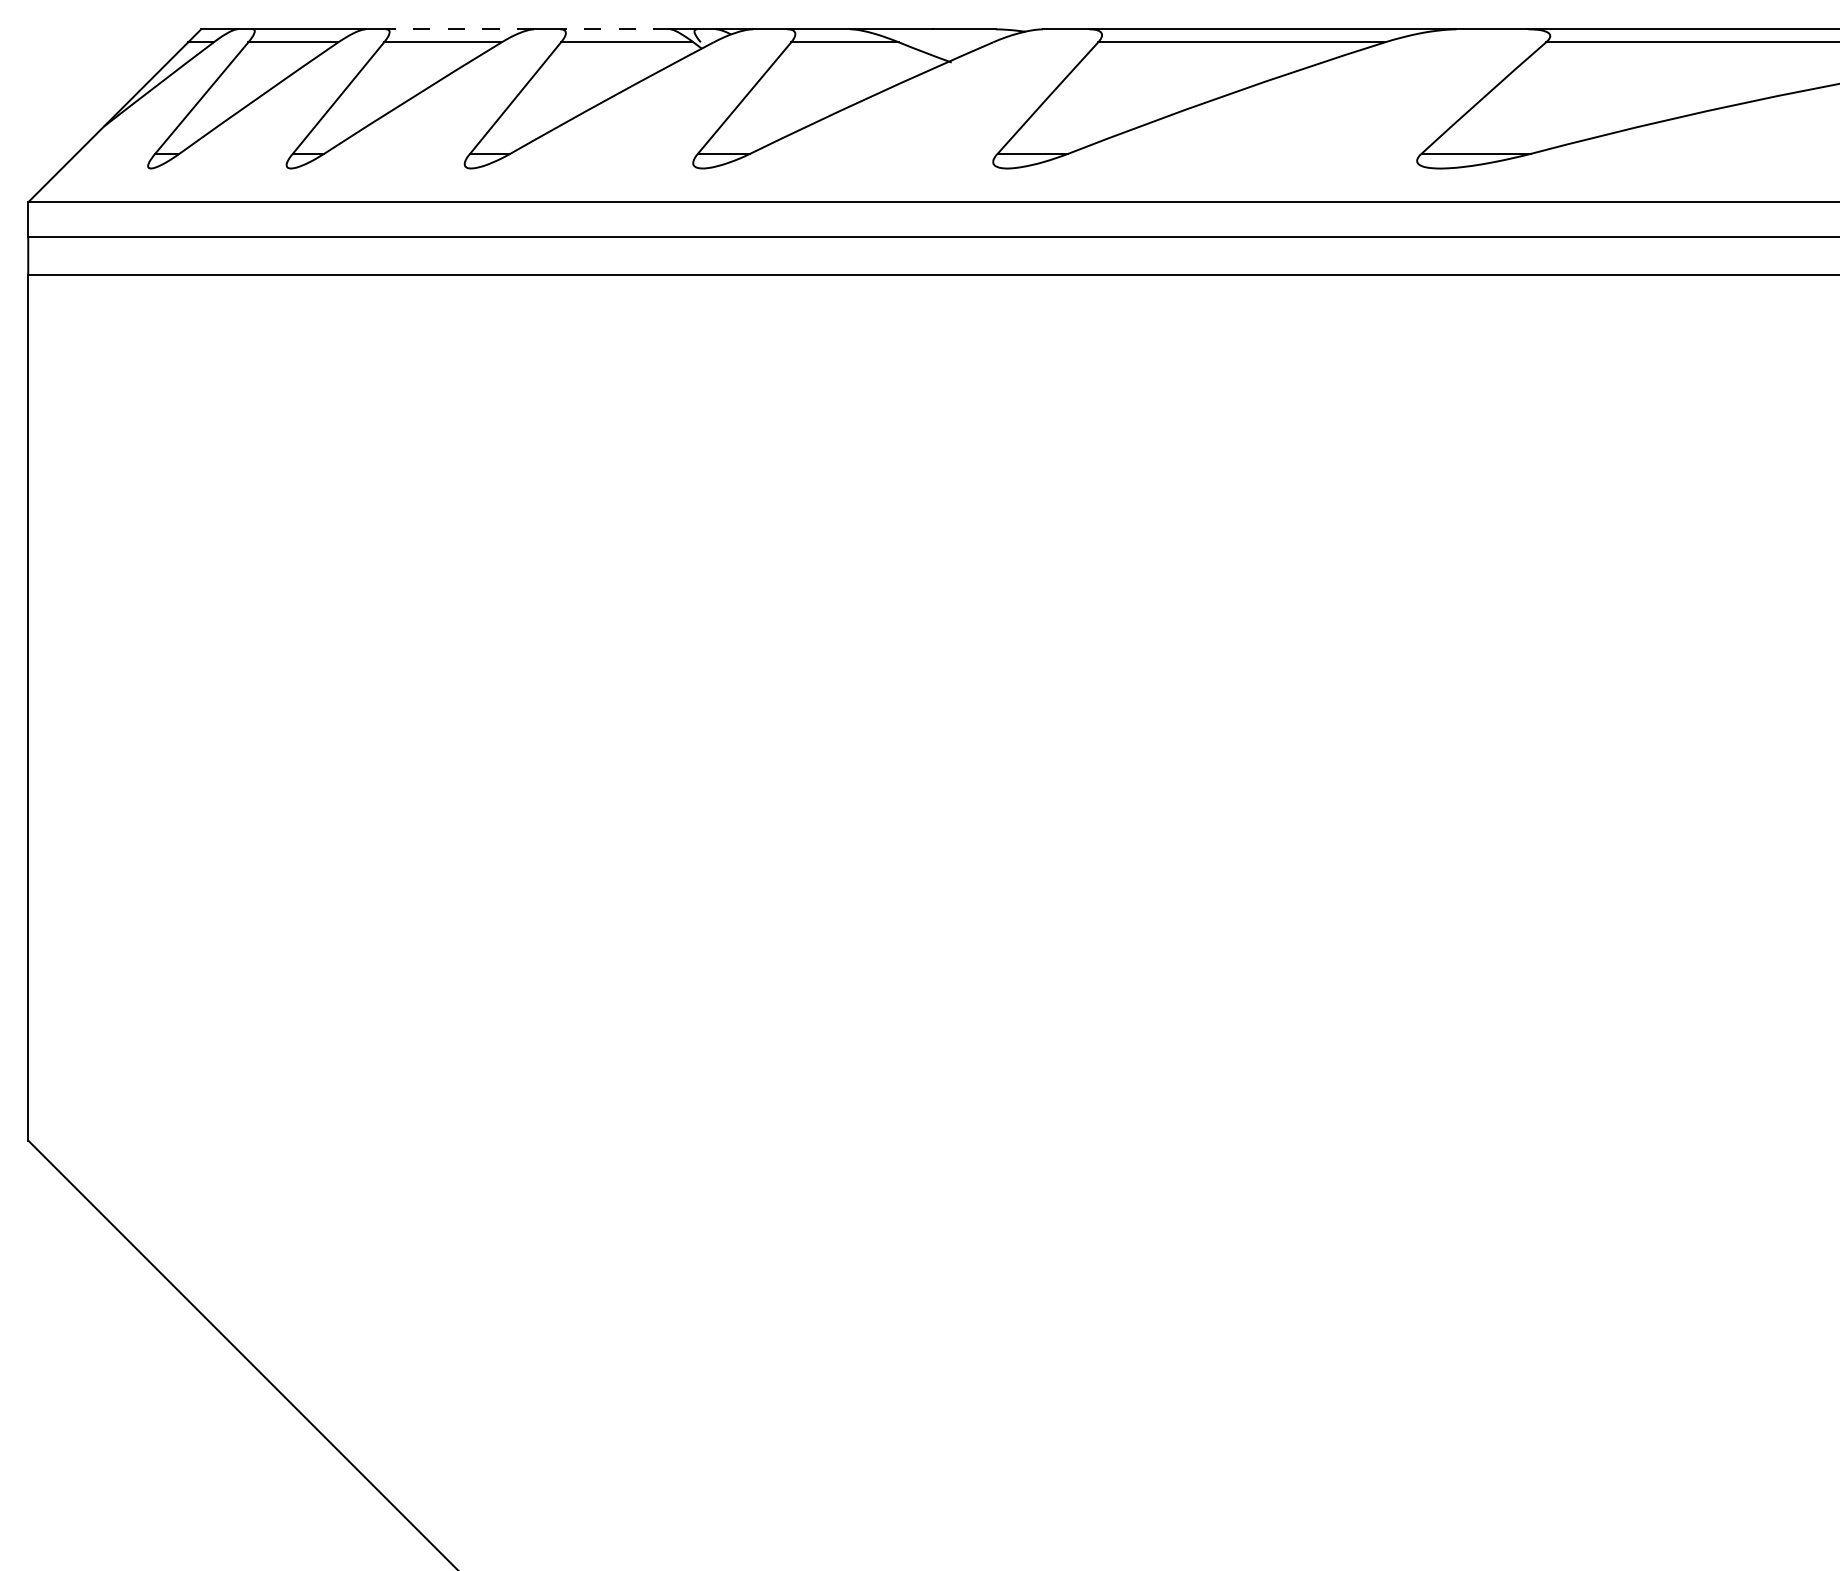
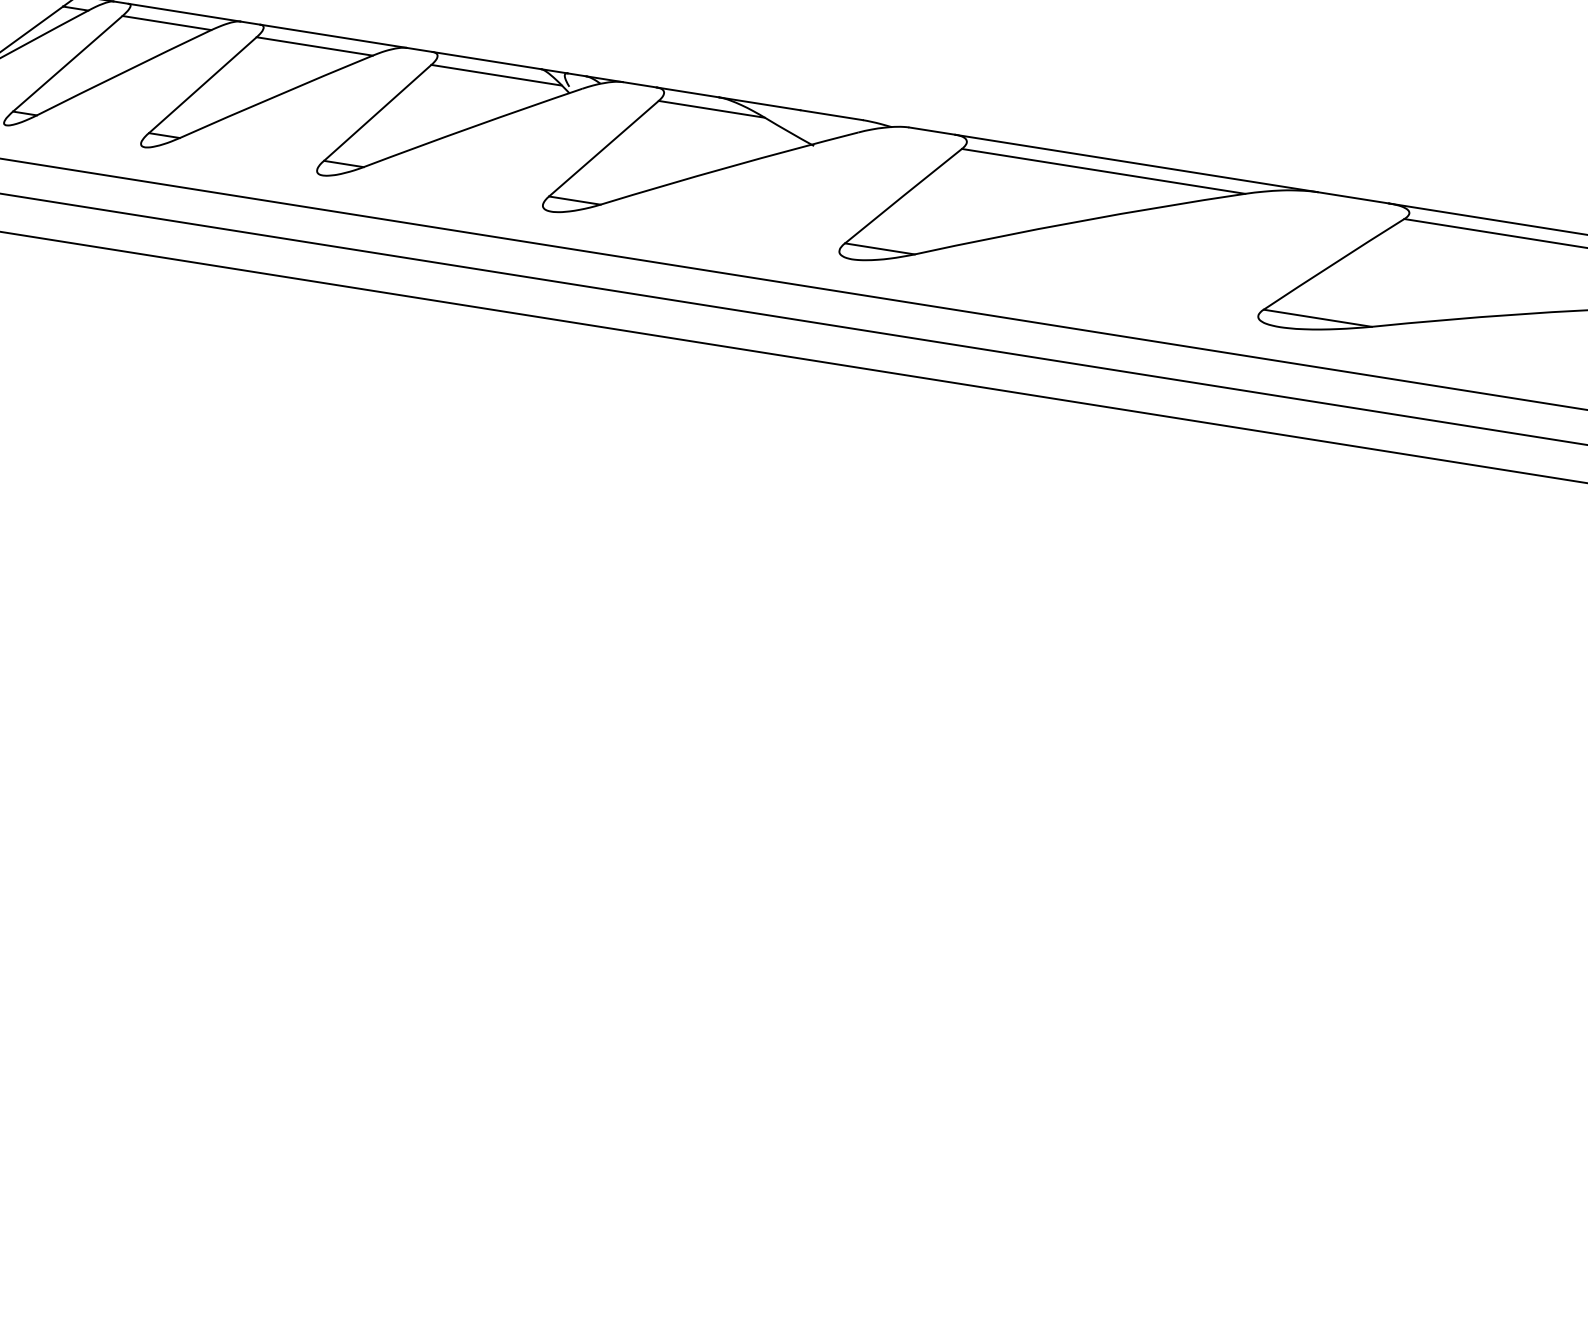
line: (459, 29) -> (333, 36), dashed -> solid
line: (614, 29) -> (486, 60), dashed -> solid

